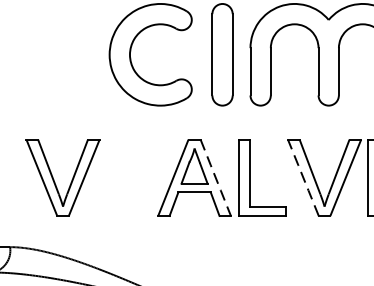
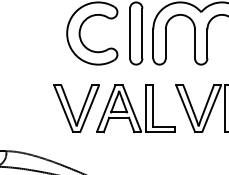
part: (62, 177) -> (76, 108), moved
line: (303, 177) -> (185, 108), dashed -> solid
line: (216, 178) -> (132, 109), dashed -> solid

